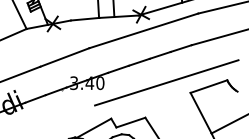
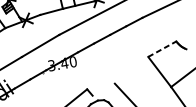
line: (166, 82) -> (127, 51), removed
line: (209, 86) -> (162, 49), solid -> dashed
line: (130, 122) -> (103, 89), removed

